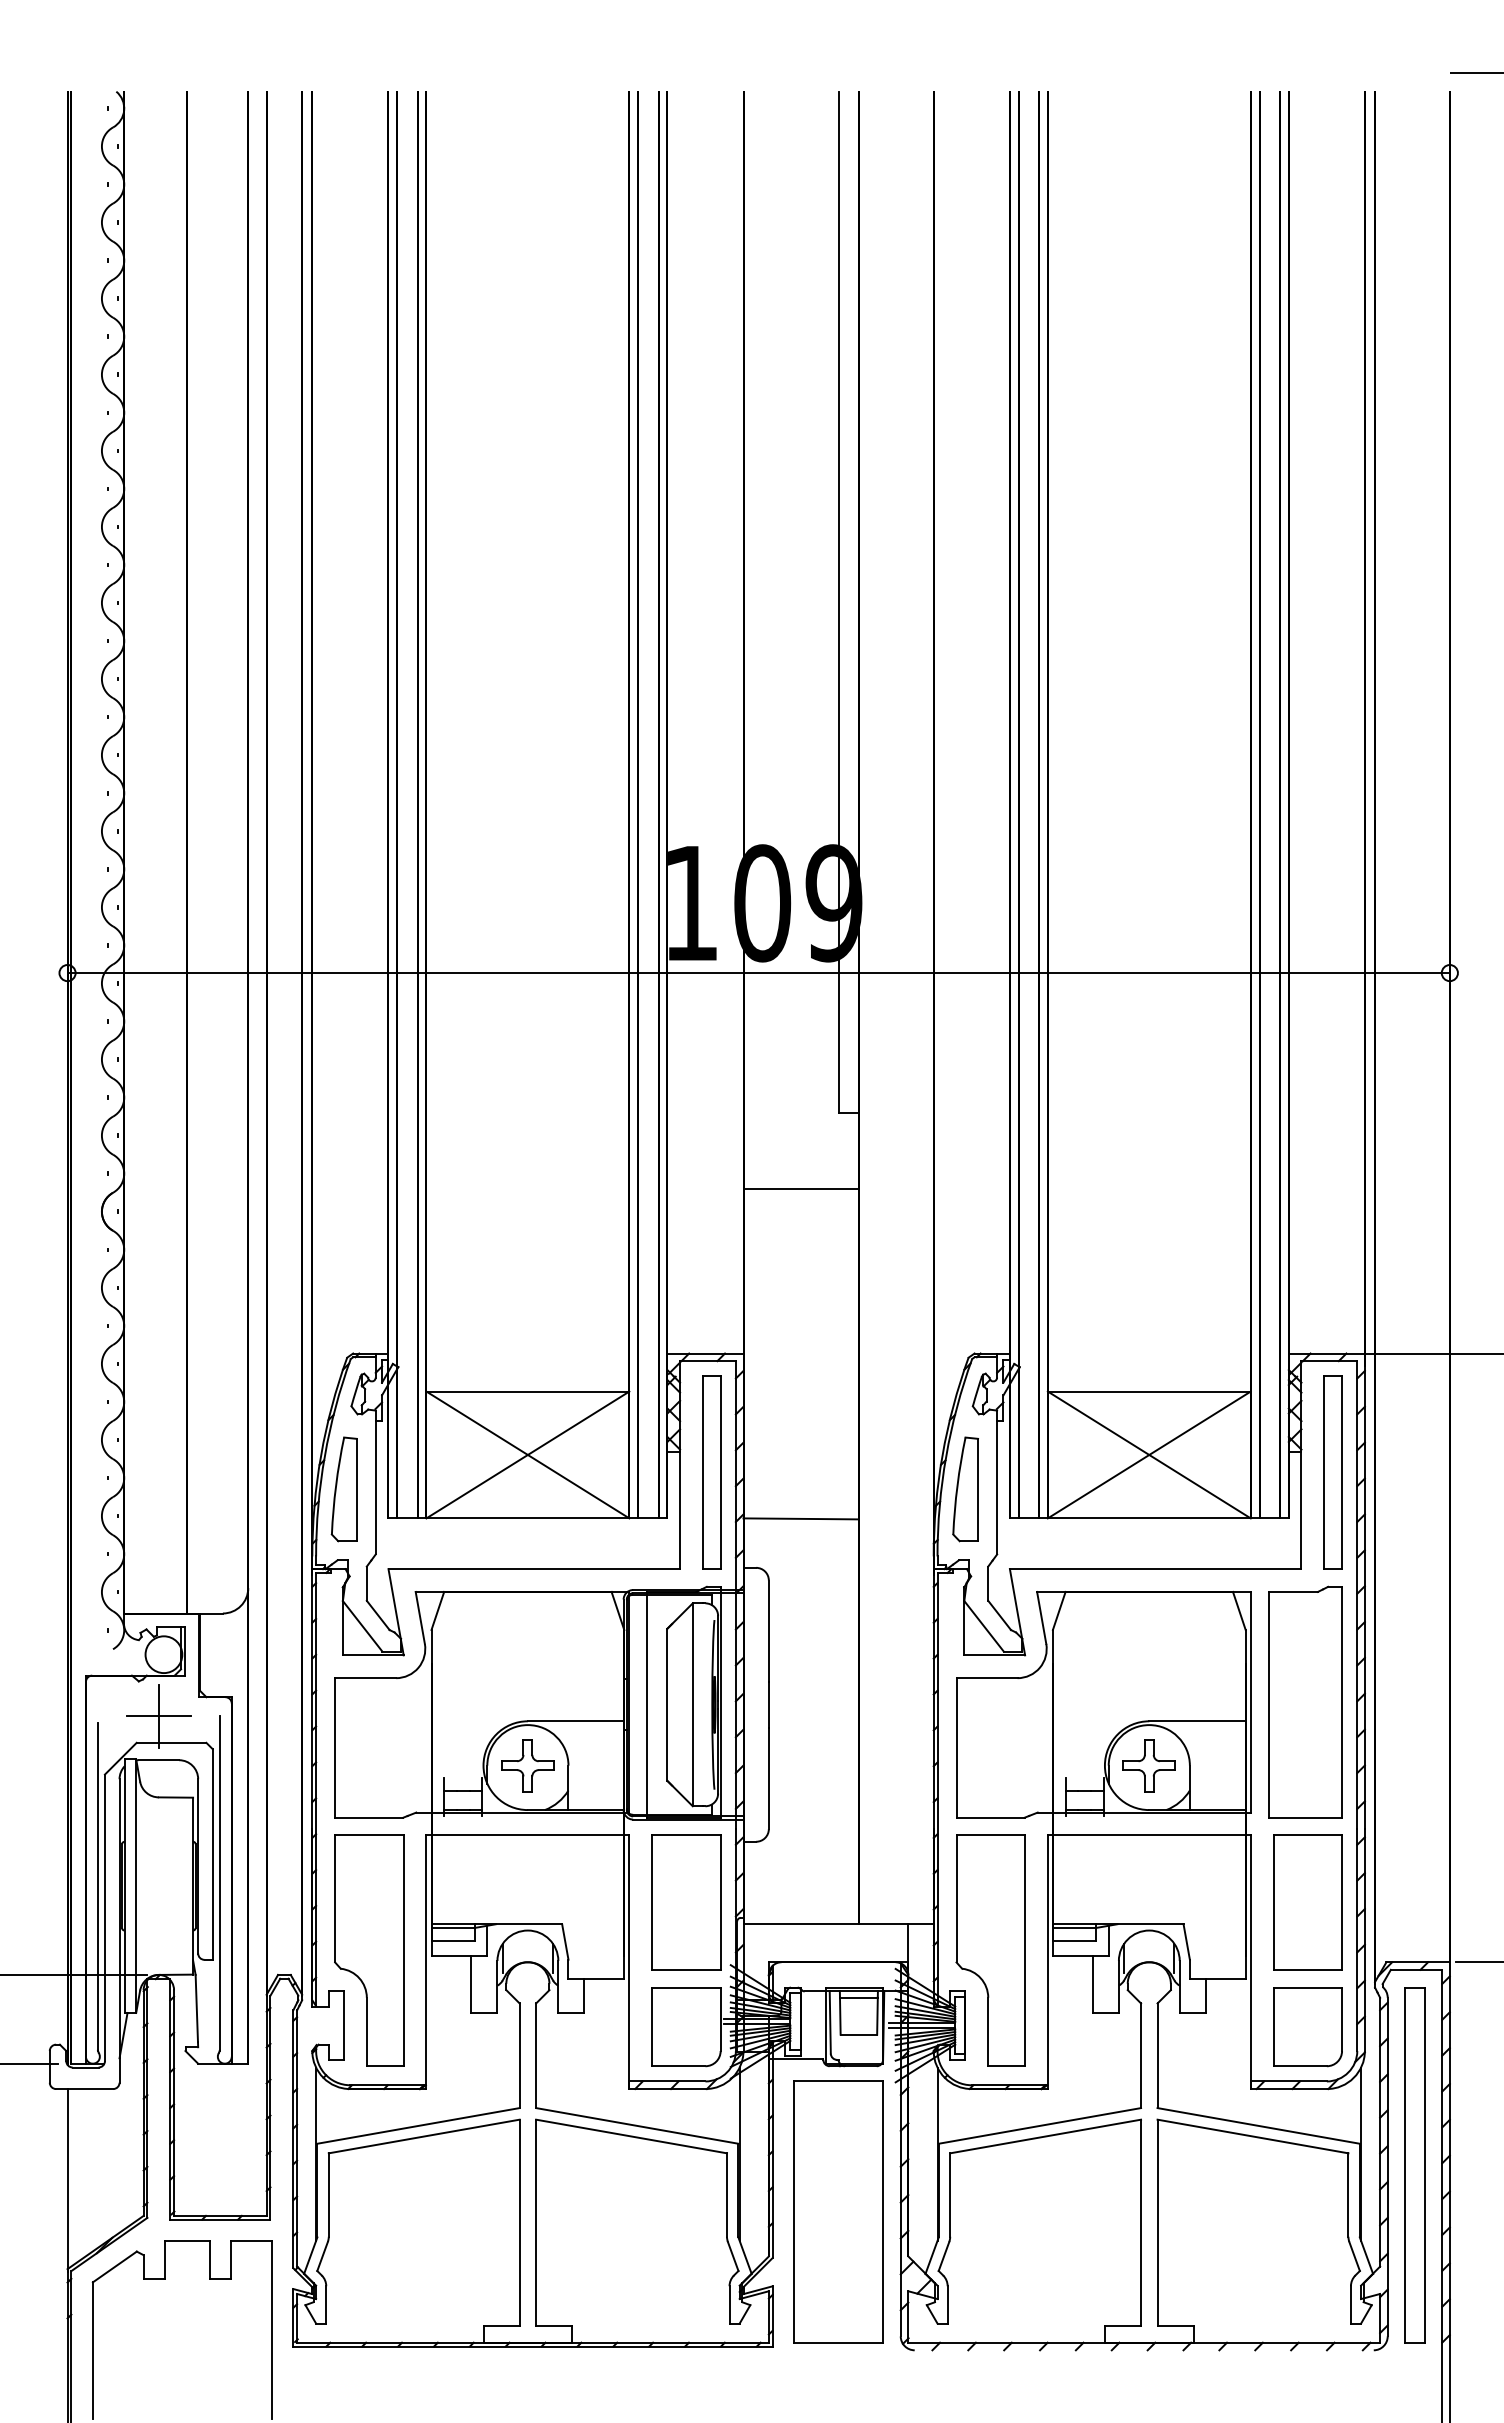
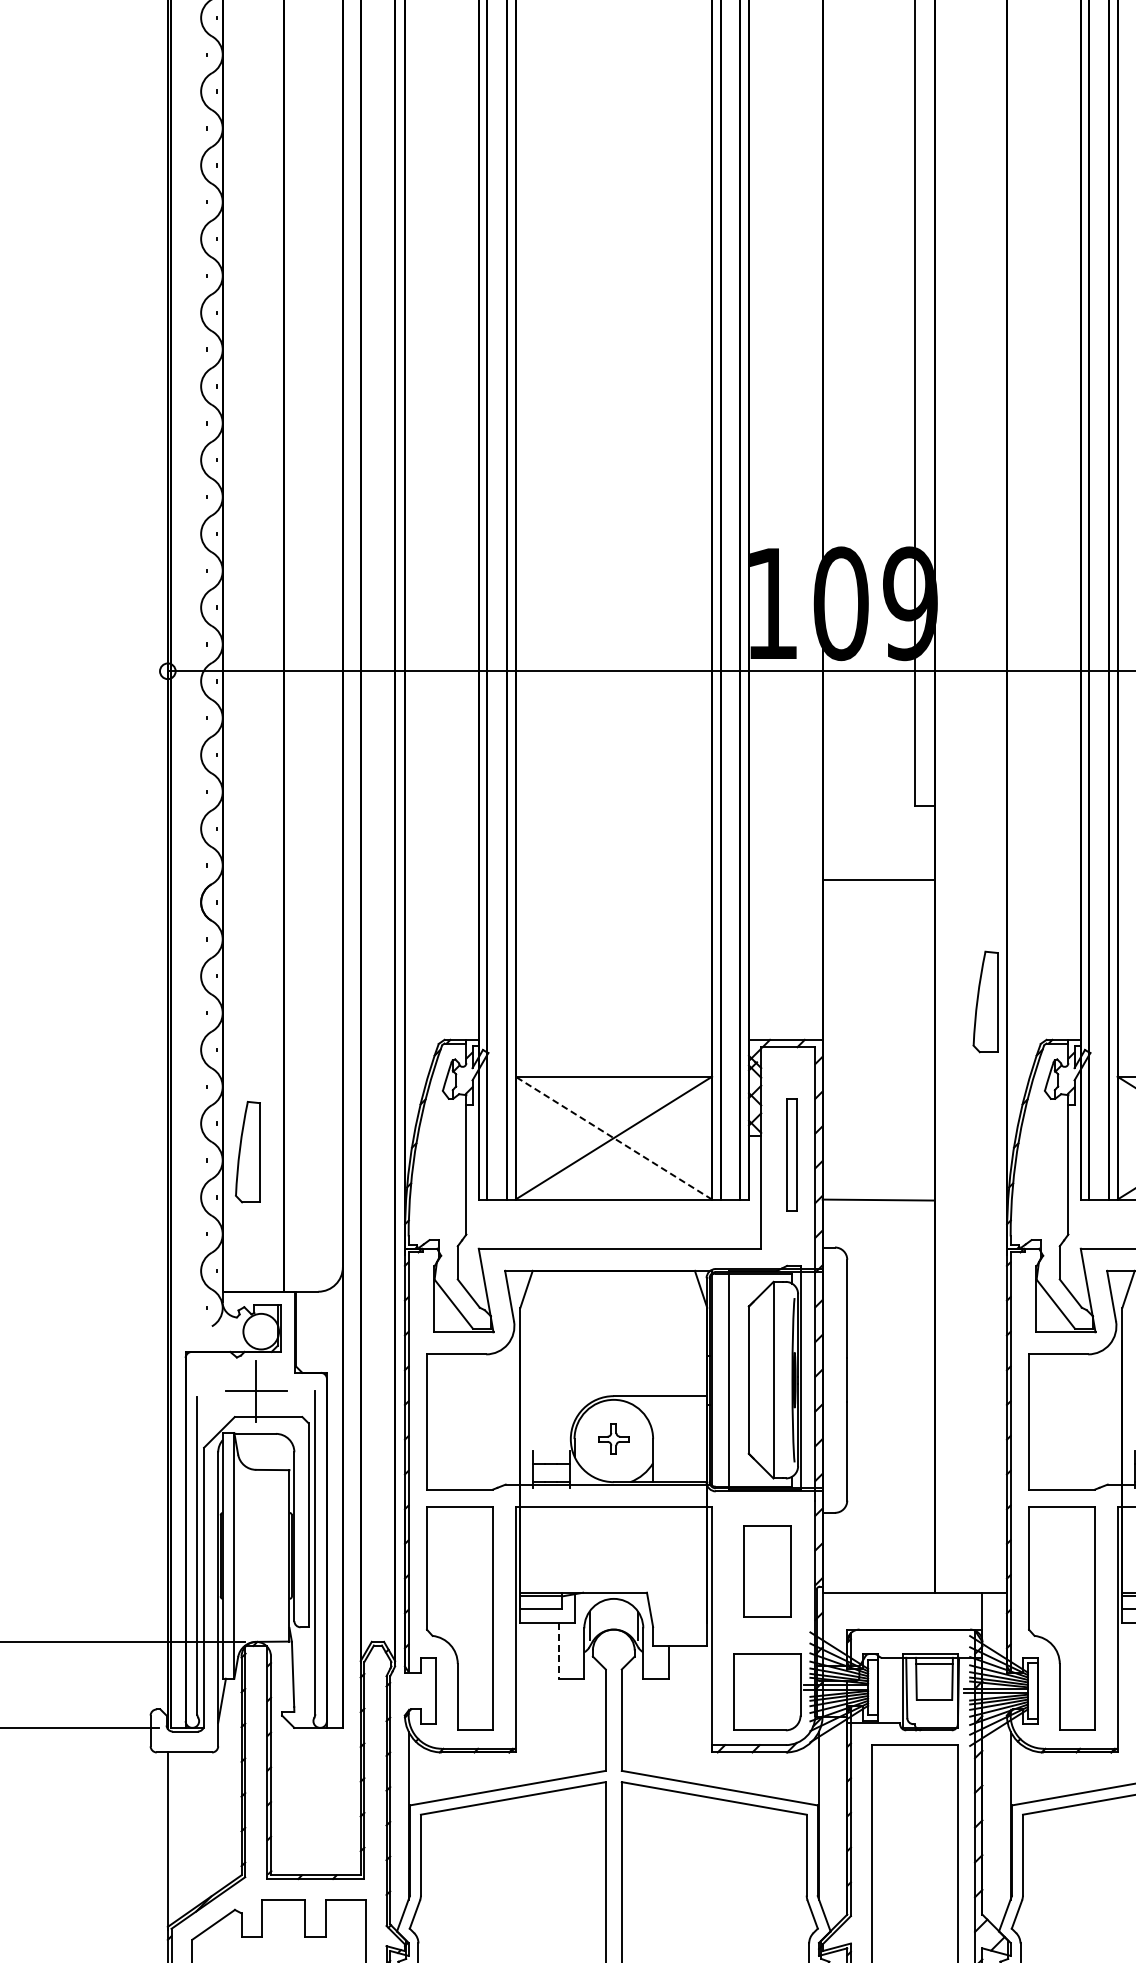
line: (527, 1454) -> (613, 1137), solid -> dashed
part: (711, 1472) -> (791, 1155), size x0.6
part: (343, 1489) -> (247, 1152), moved
part: (965, 1489) -> (985, 1002), moved
part: (527, 1765) -> (613, 1438), size x0.6
part: (686, 1902) -> (767, 1571), size x0.7
line: (471, 1984) -> (559, 1651), solid -> dashed

